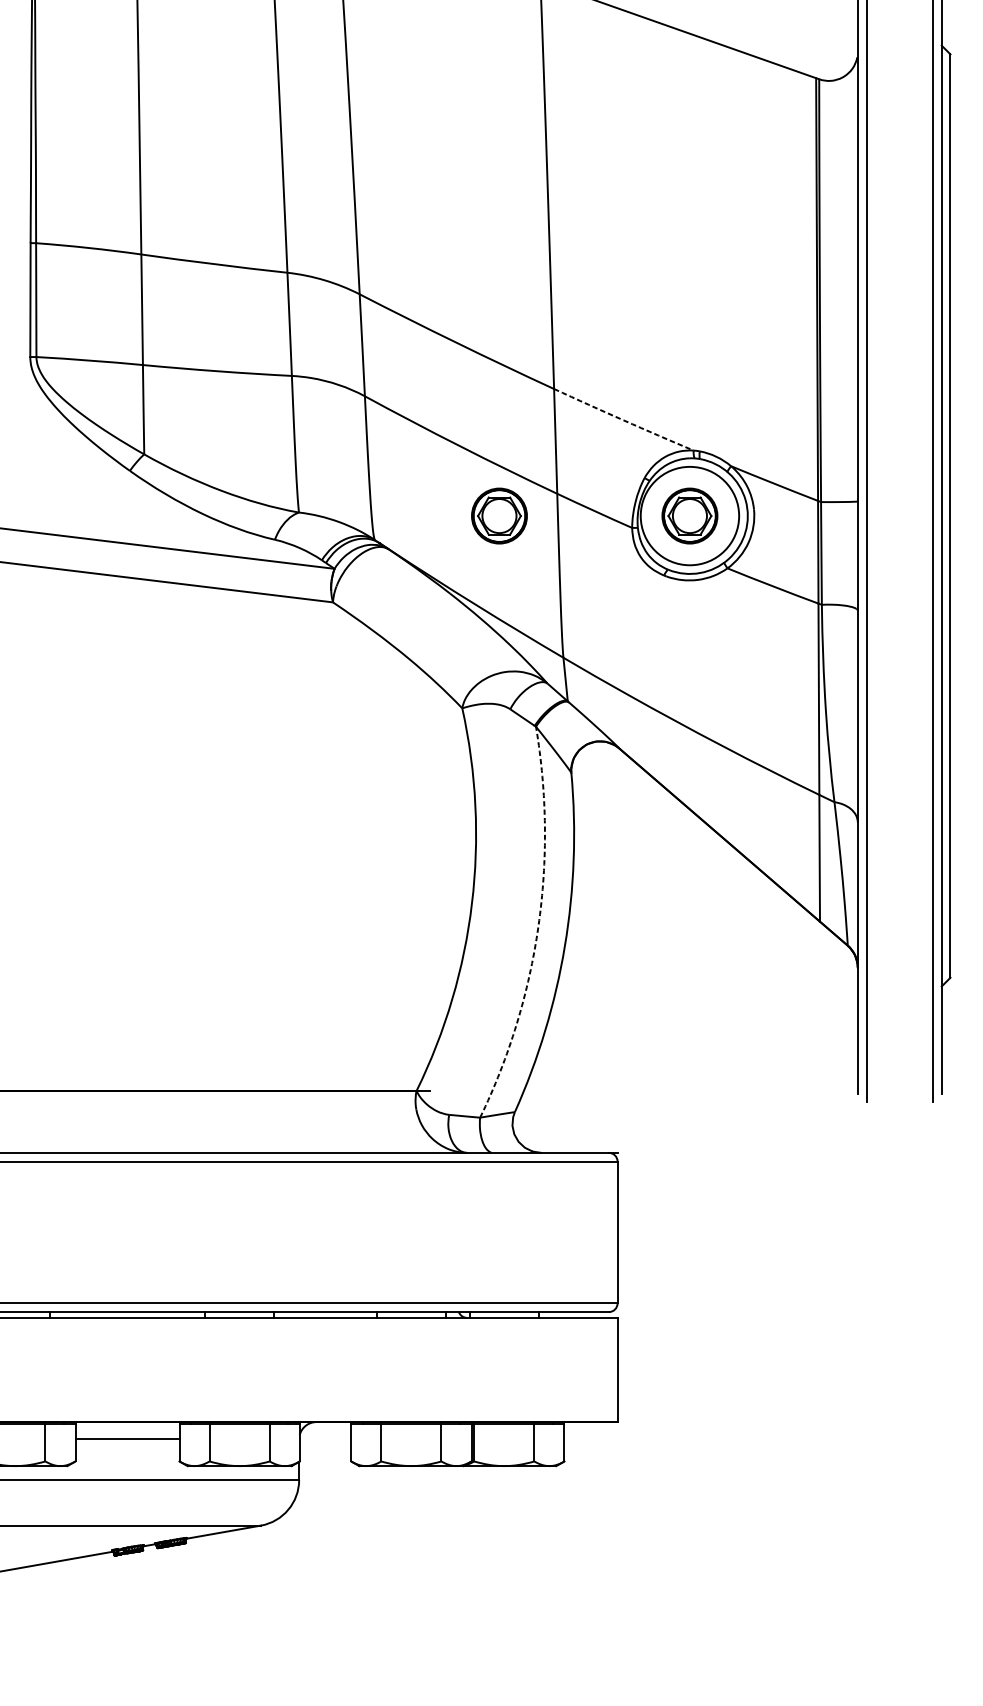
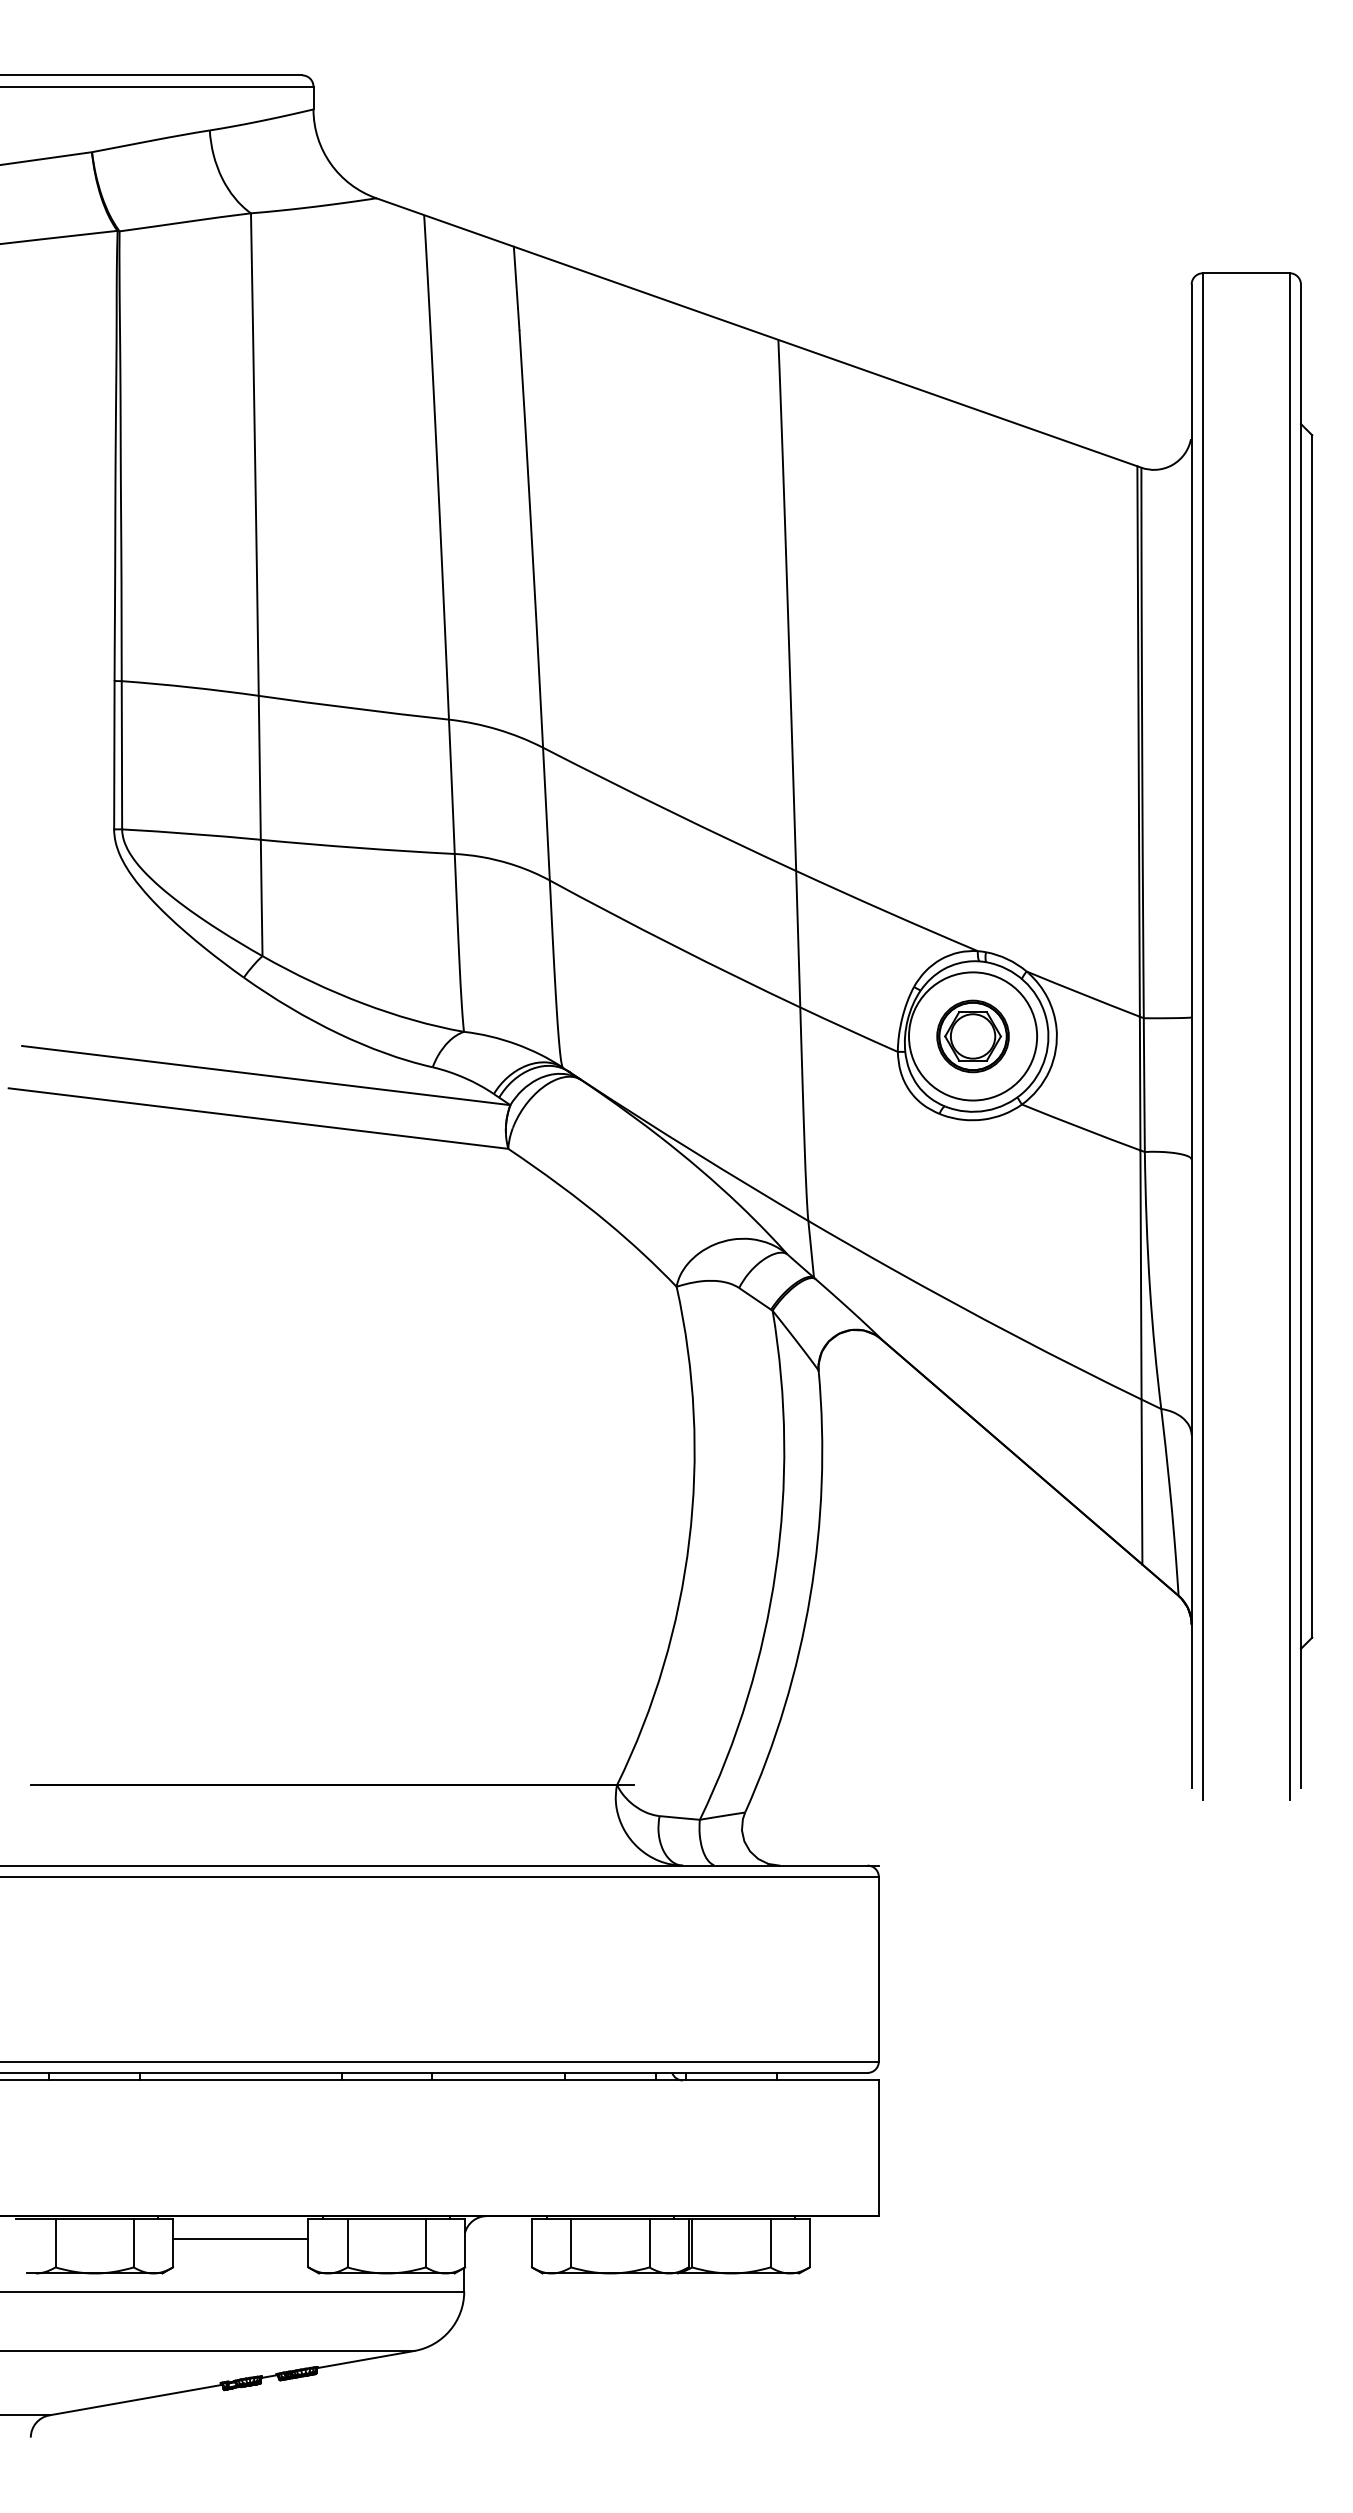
arc: (623, 420) -> (886, 911), dashed -> solid
part: (499, 516) -> (724, 1036), removed
arc: (538, 926) -> (775, 1570), dashed -> solid

